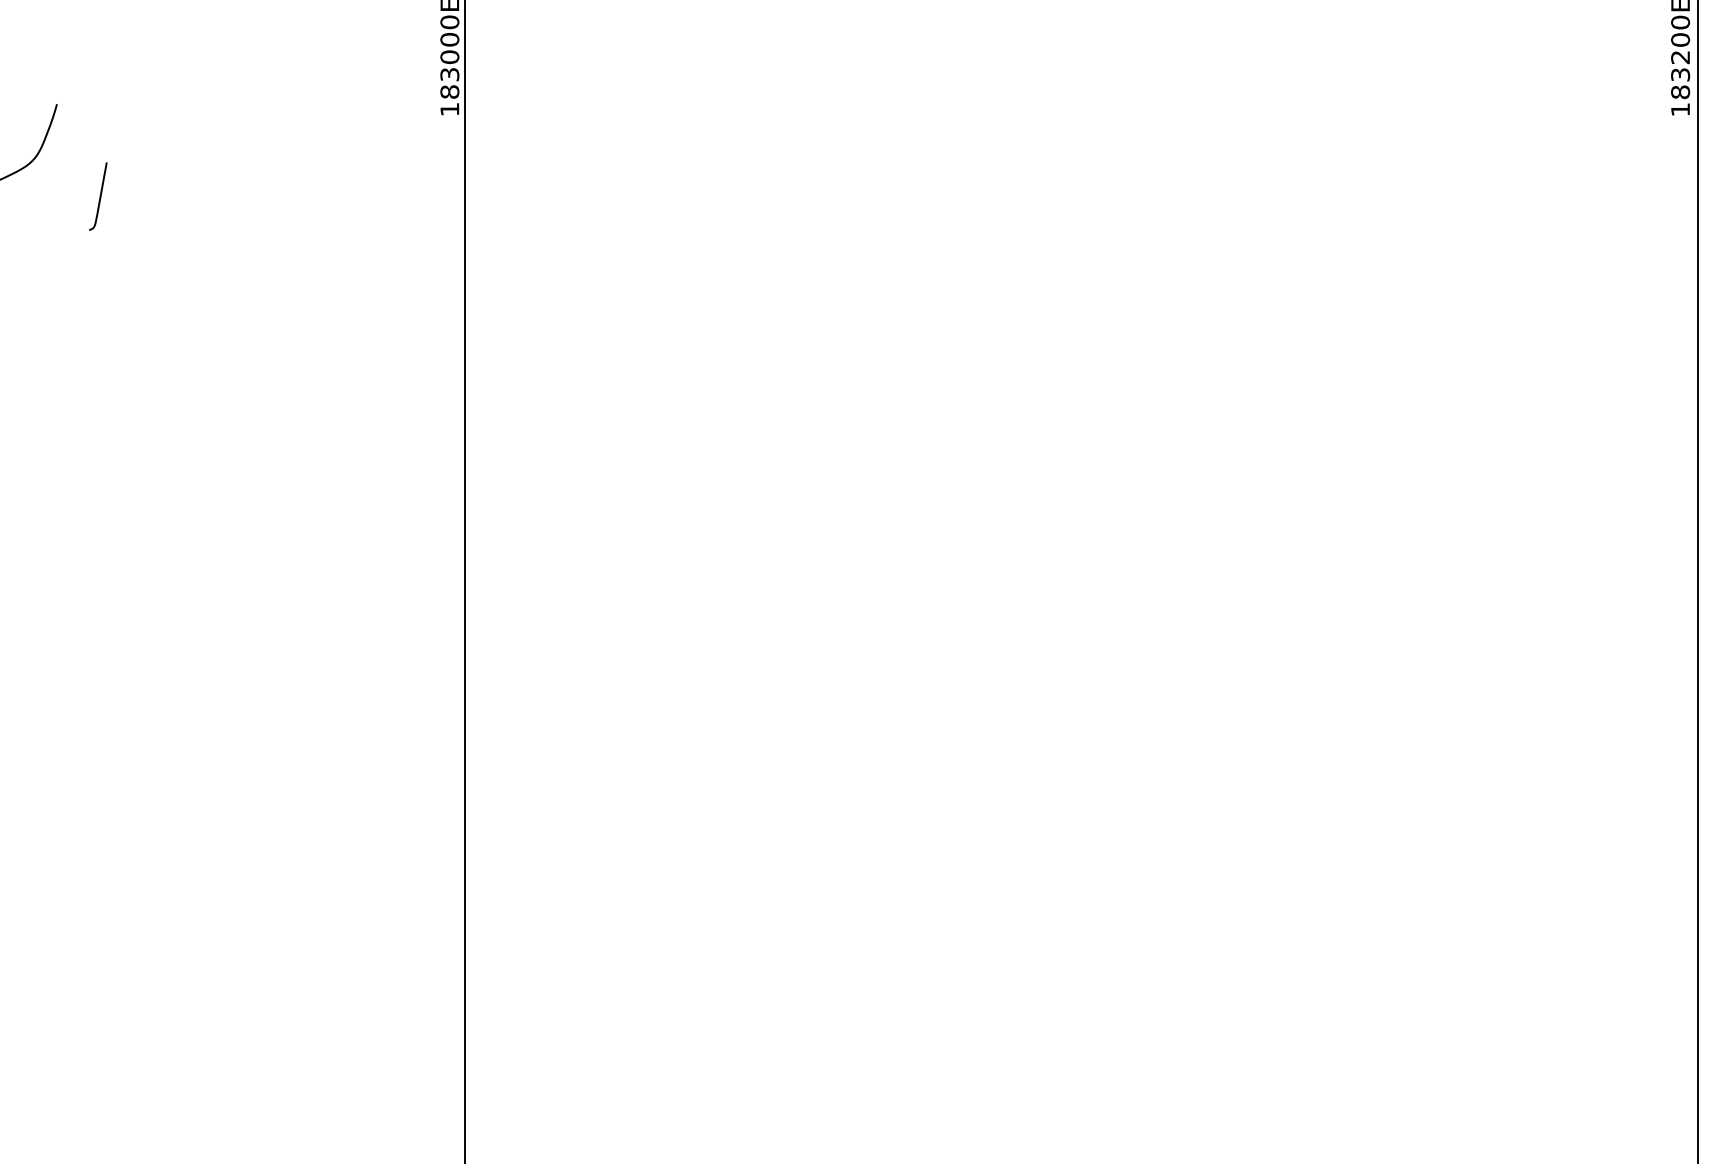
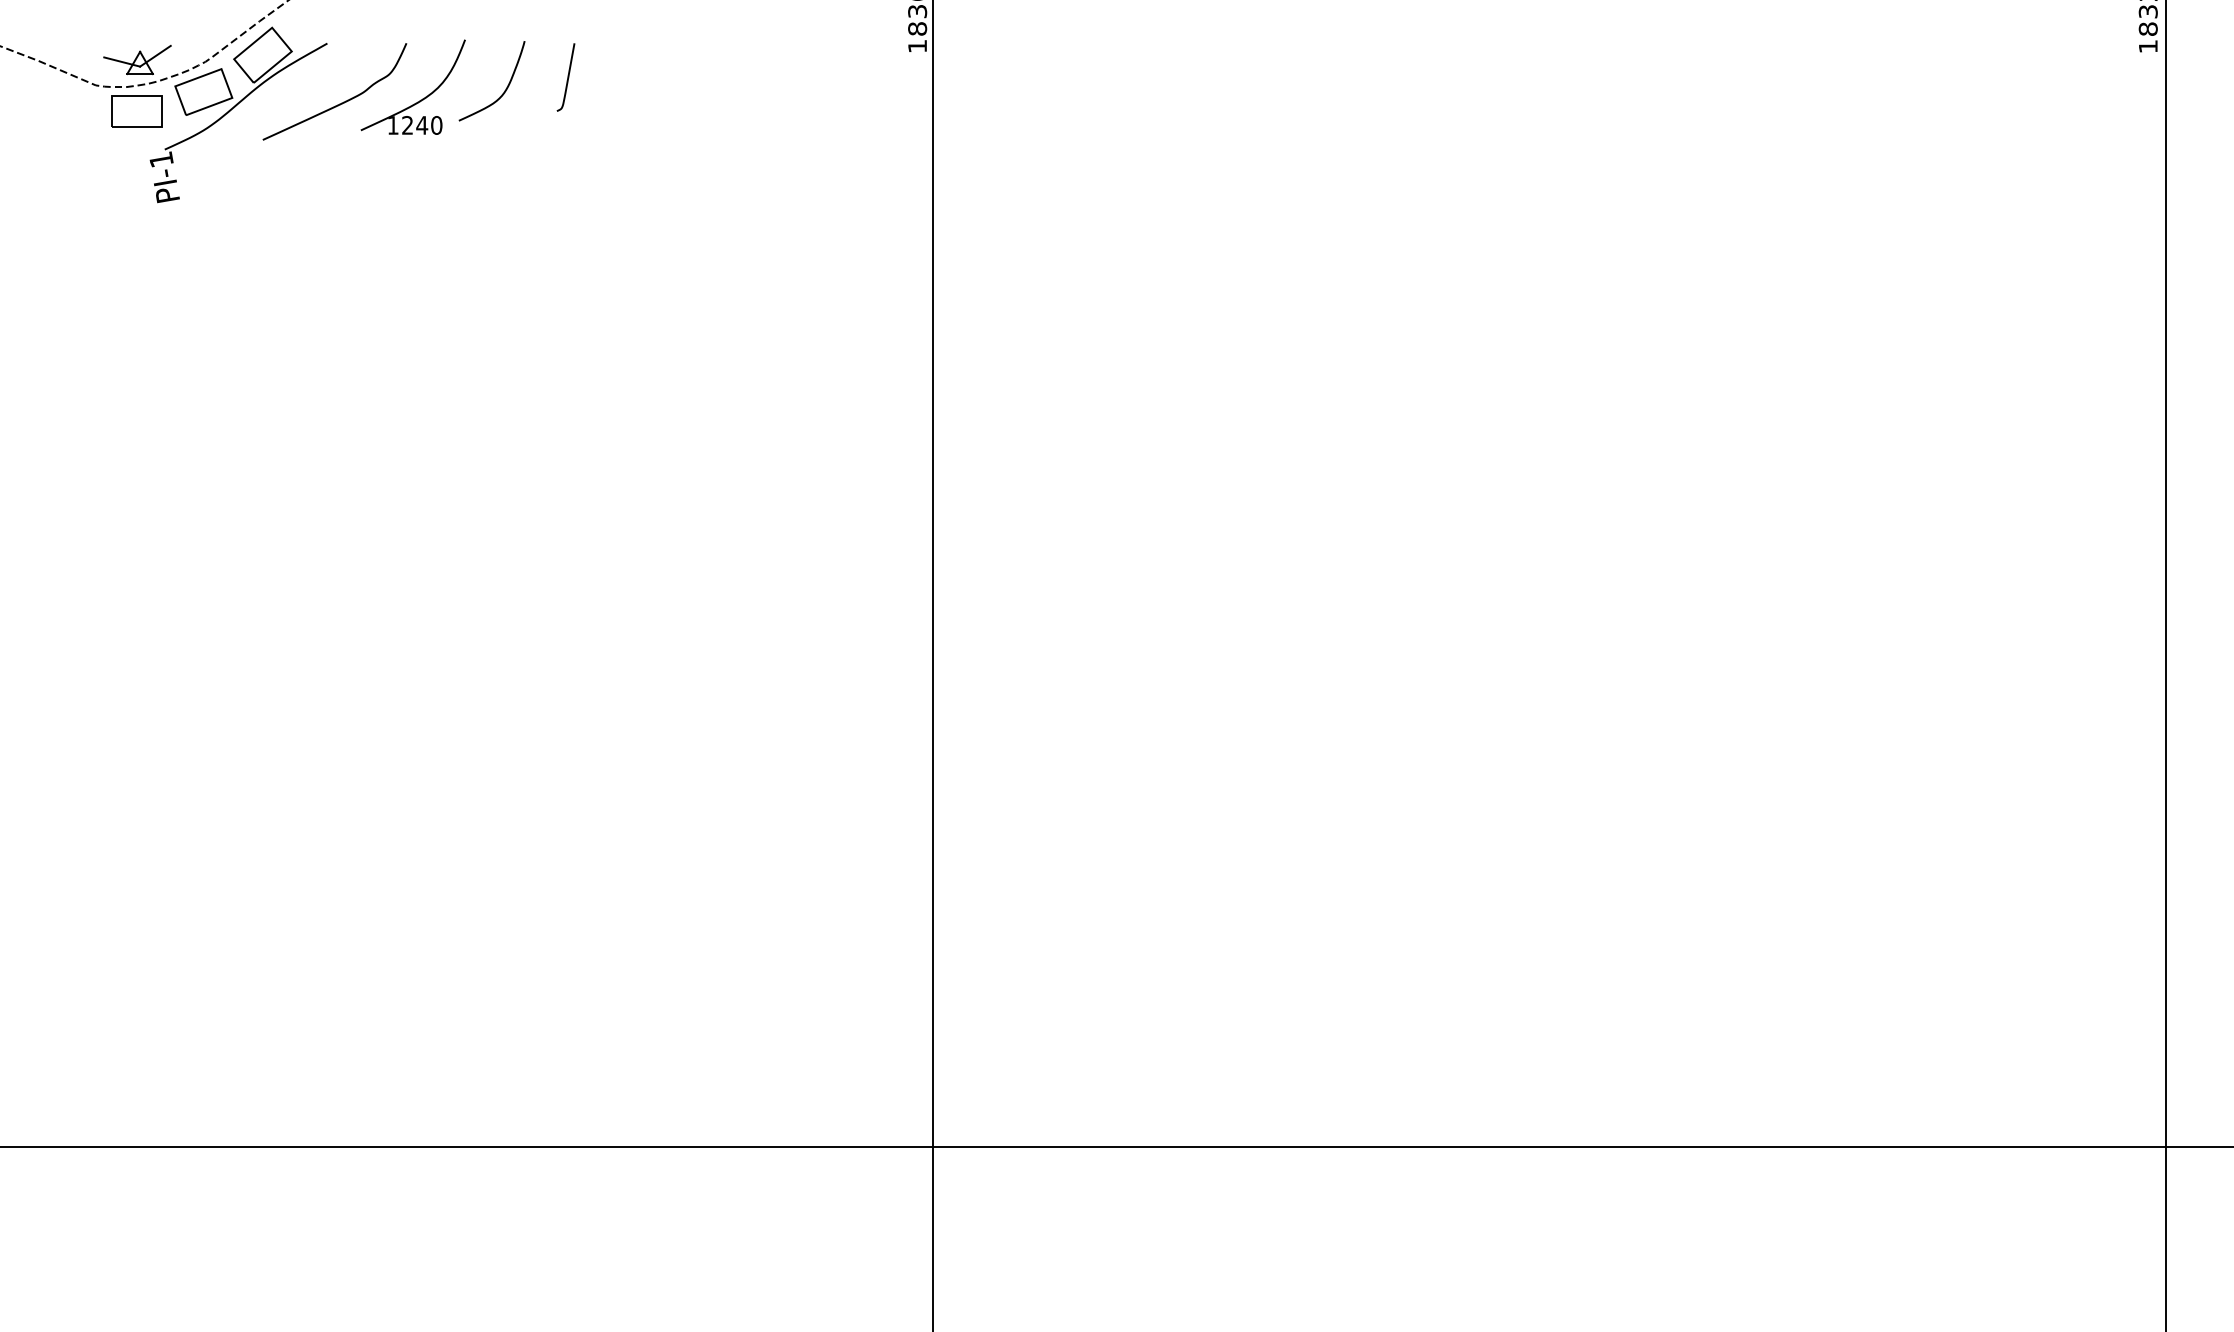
curve: (99, 196) -> (567, 77), moved

